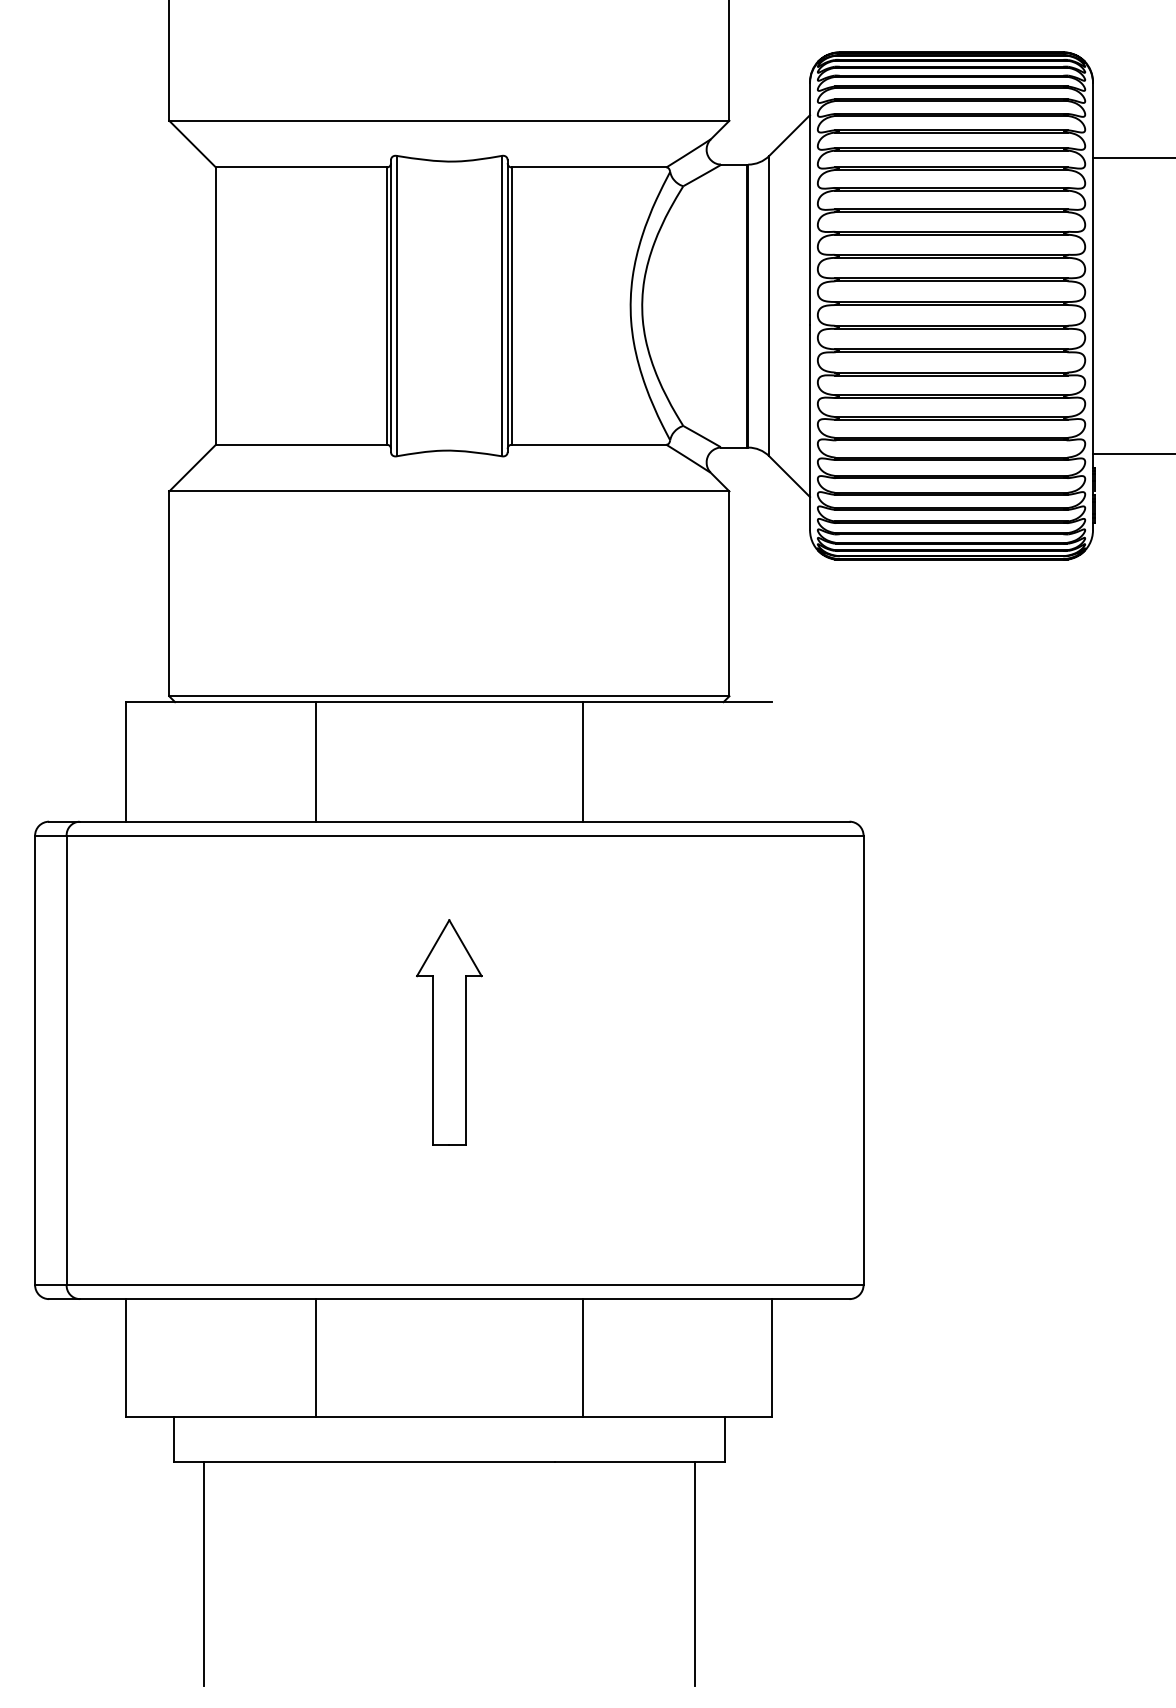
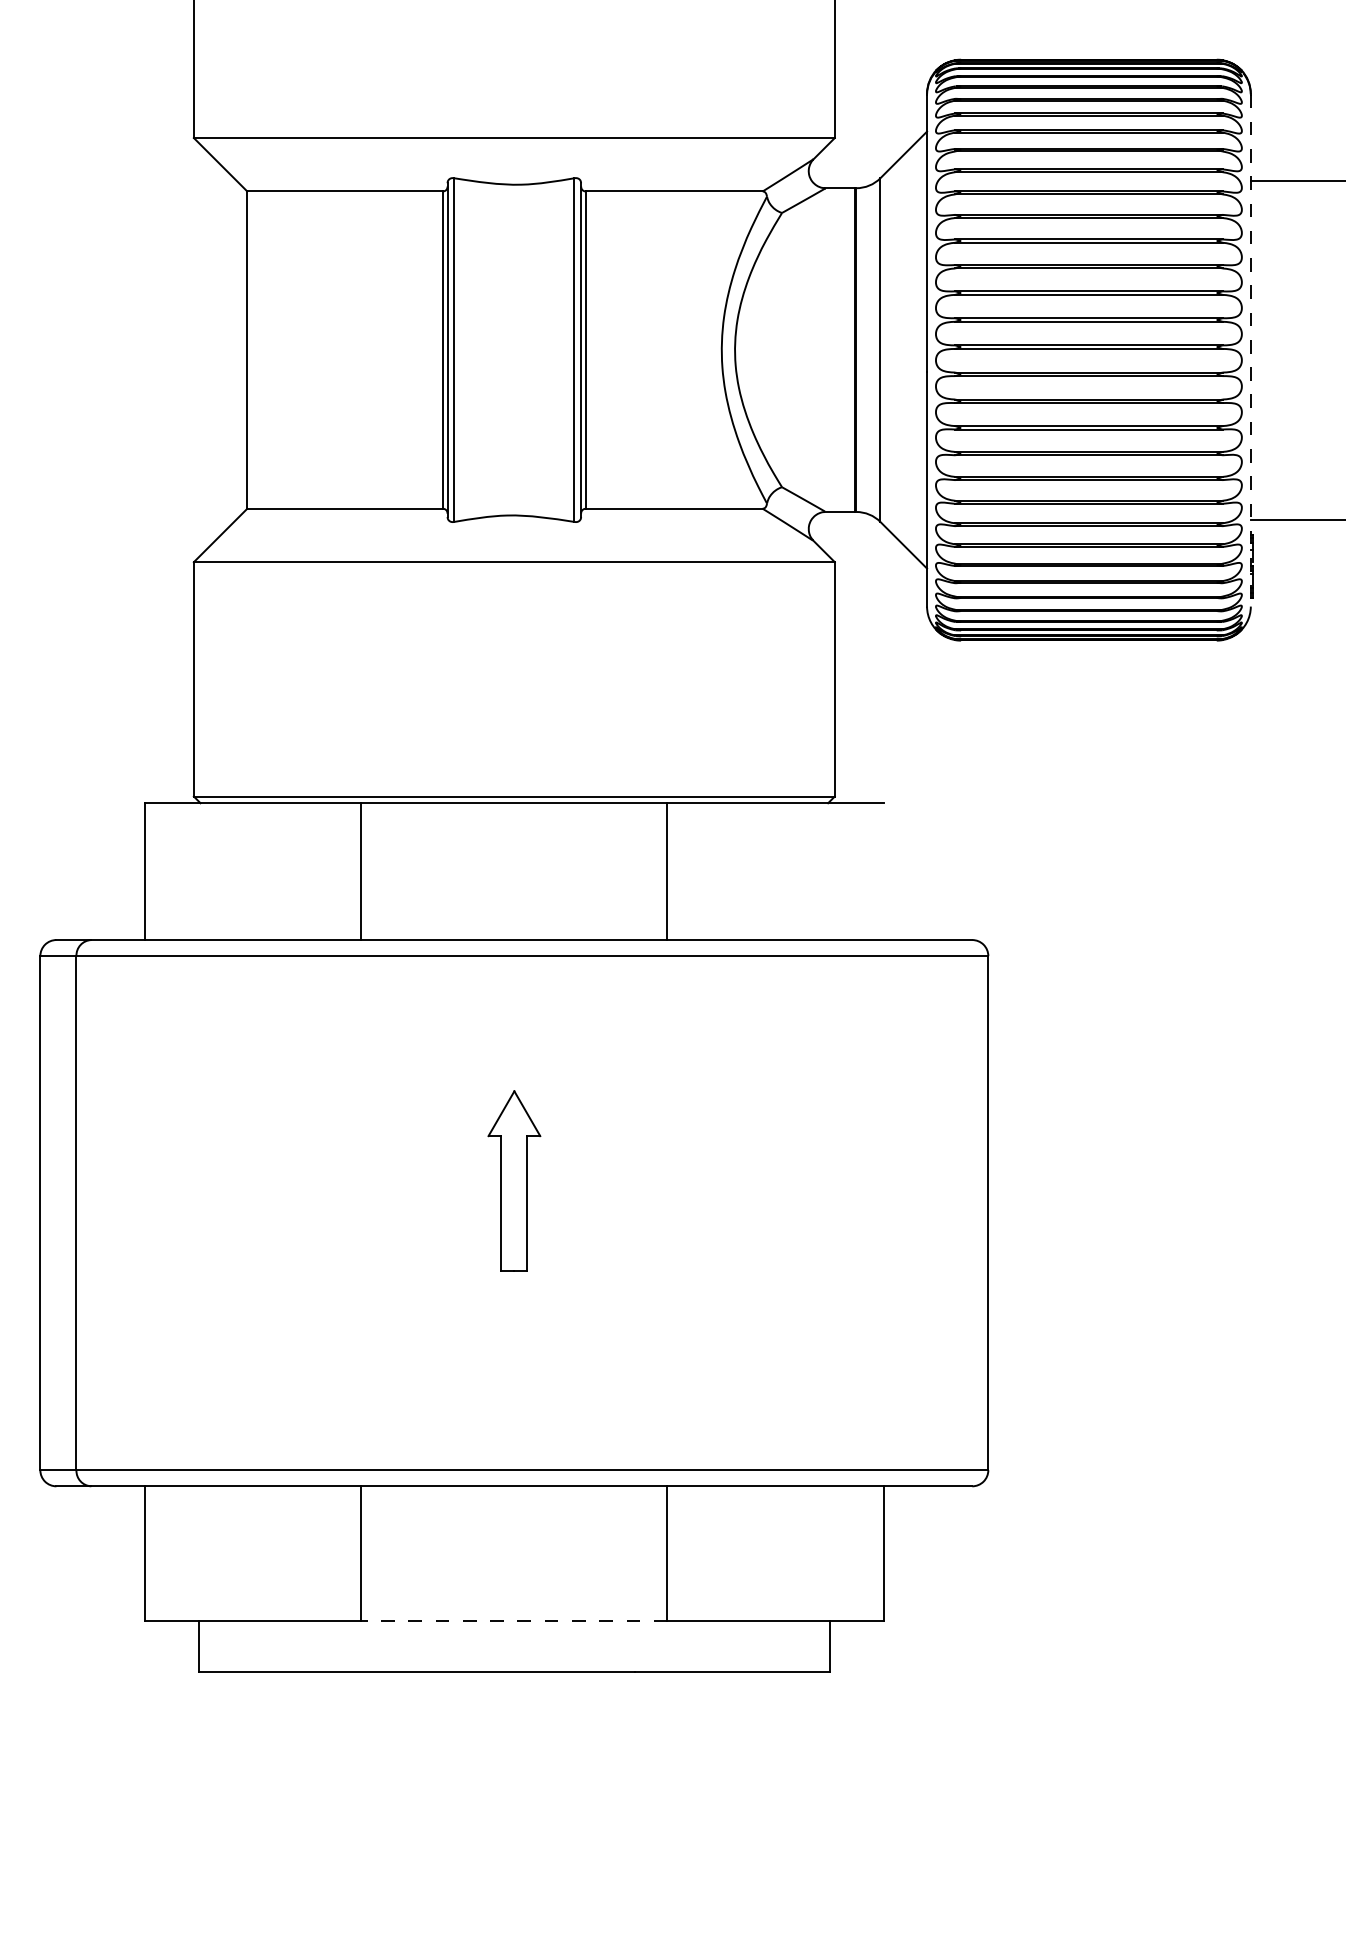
line: (1093, 306) -> (1251, 350), solid -> dashed
part: (449, 1032) -> (514, 1181), size x0.7
line: (449, 1417) -> (514, 1621), solid -> dashed
line: (203, 1573) -> (233, 1800), removed
line: (695, 1573) -> (796, 1800), removed

